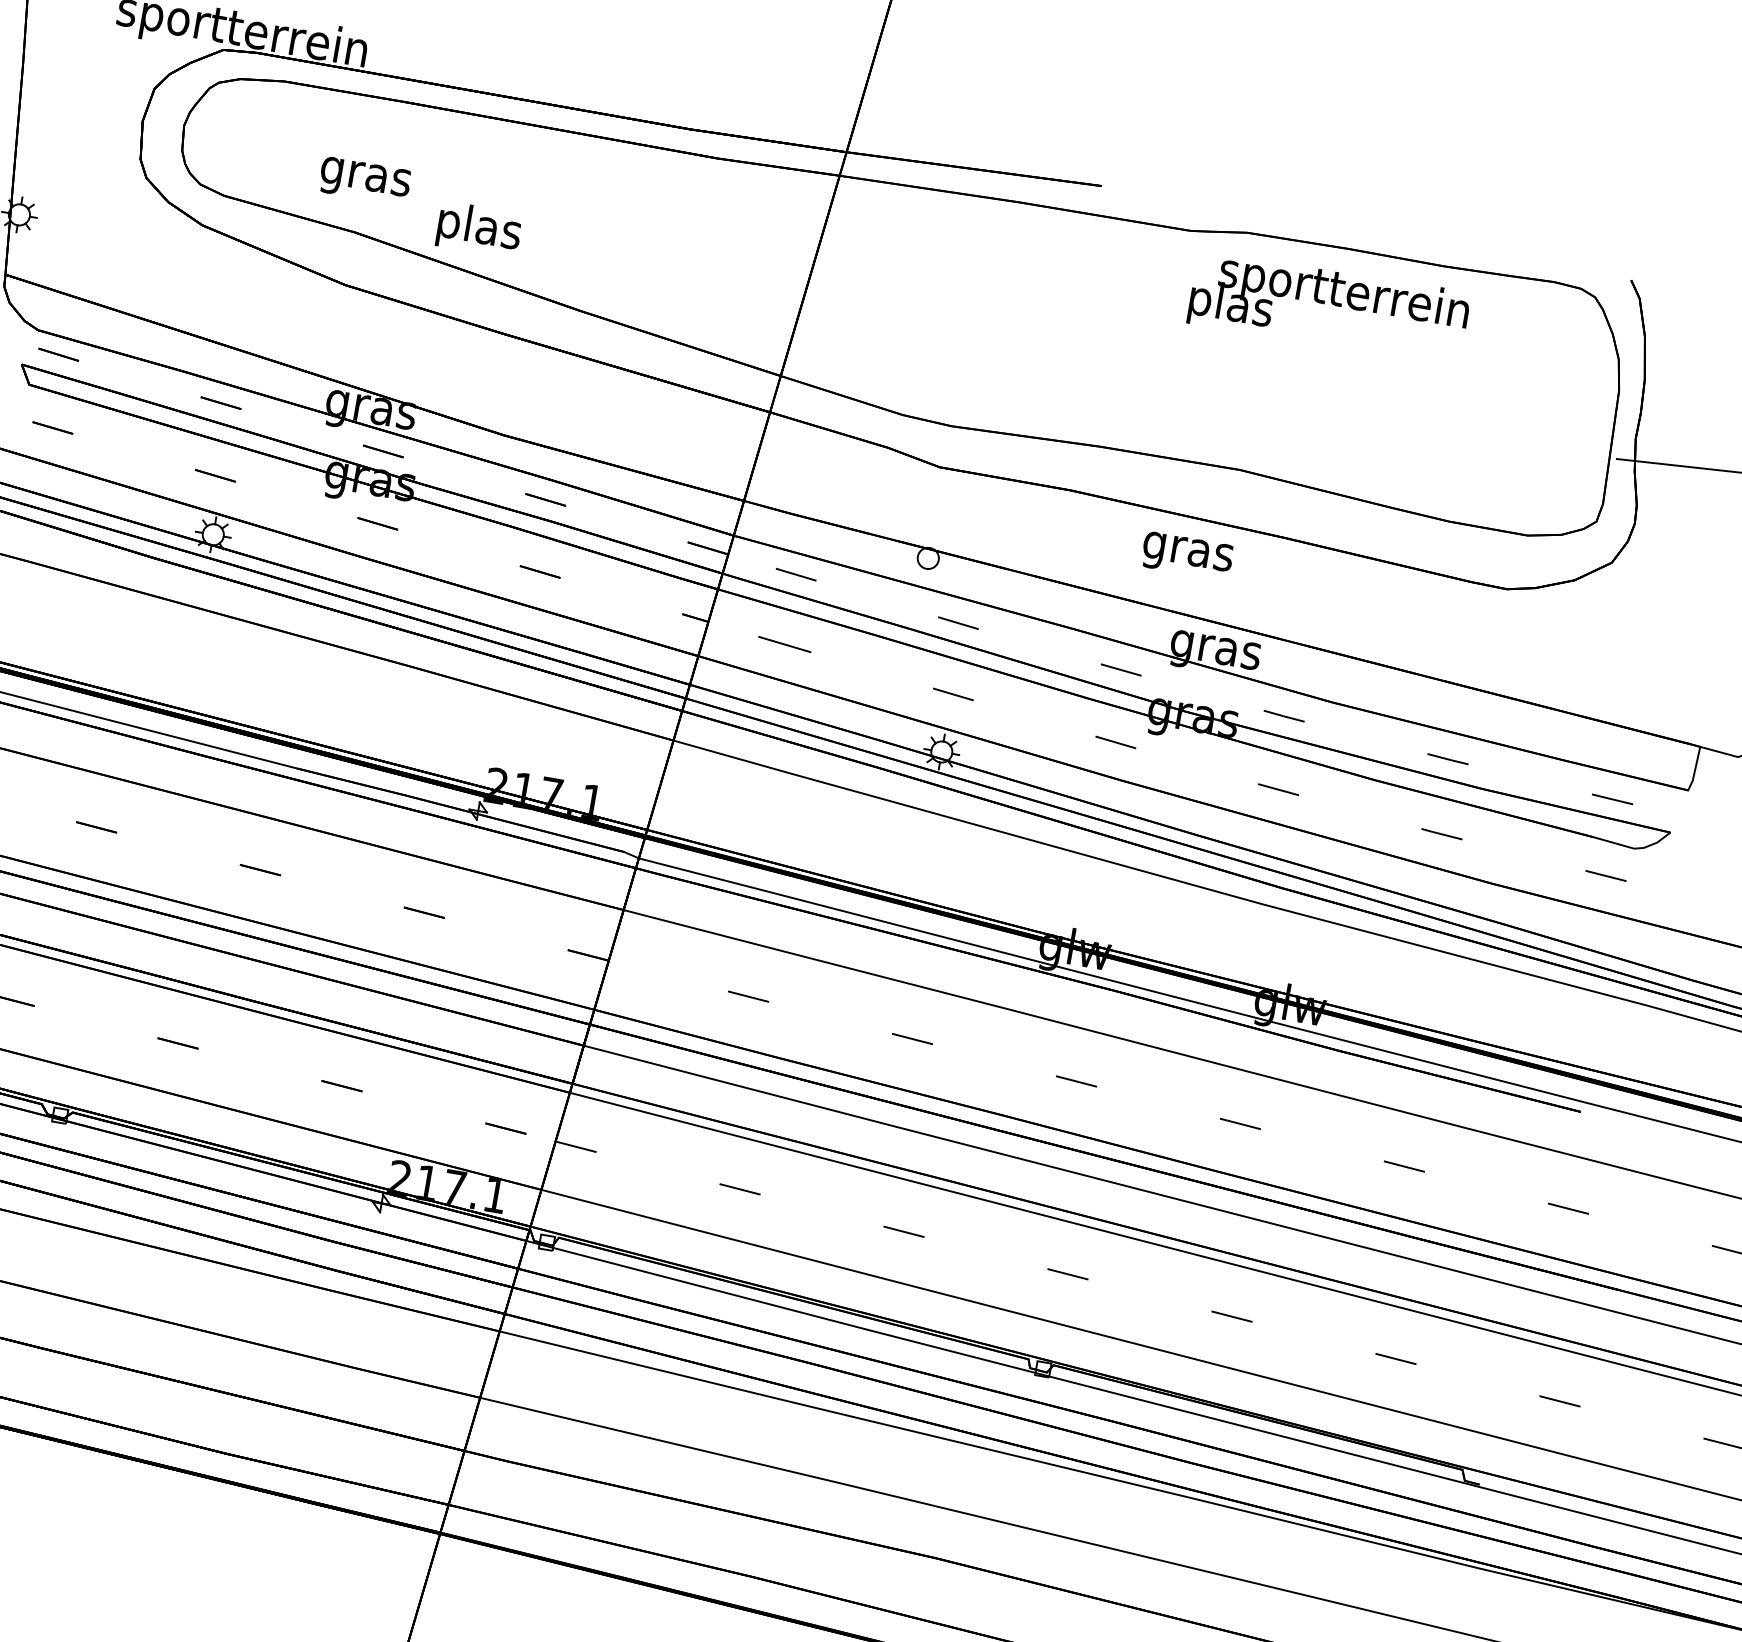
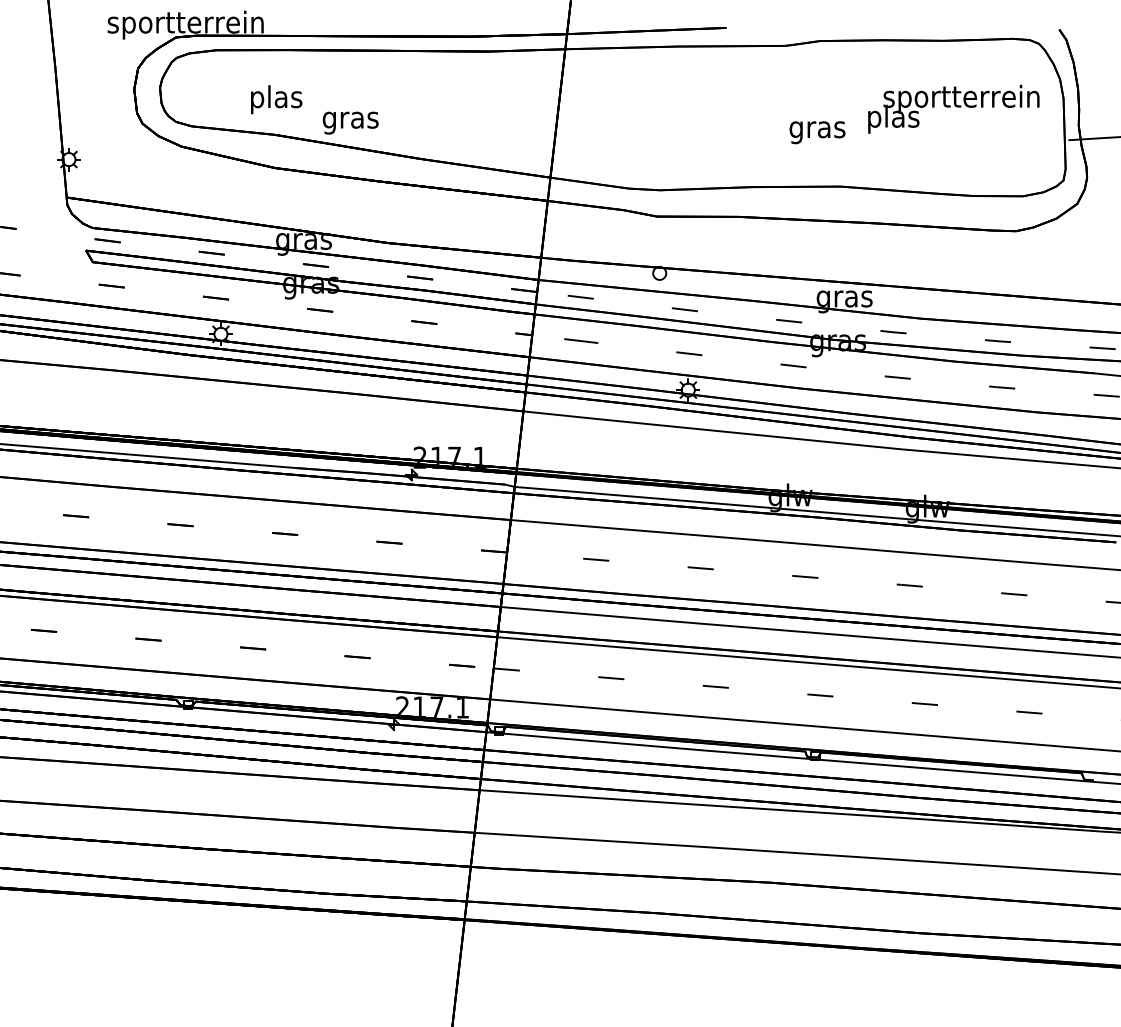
text: (366, 176) -> (276, 99), gras -> plas
text: (478, 228) -> (350, 119), plas -> gras
text: (1328, 306) -> (953, 108), moved
text: (1187, 555) -> (817, 132), moved

